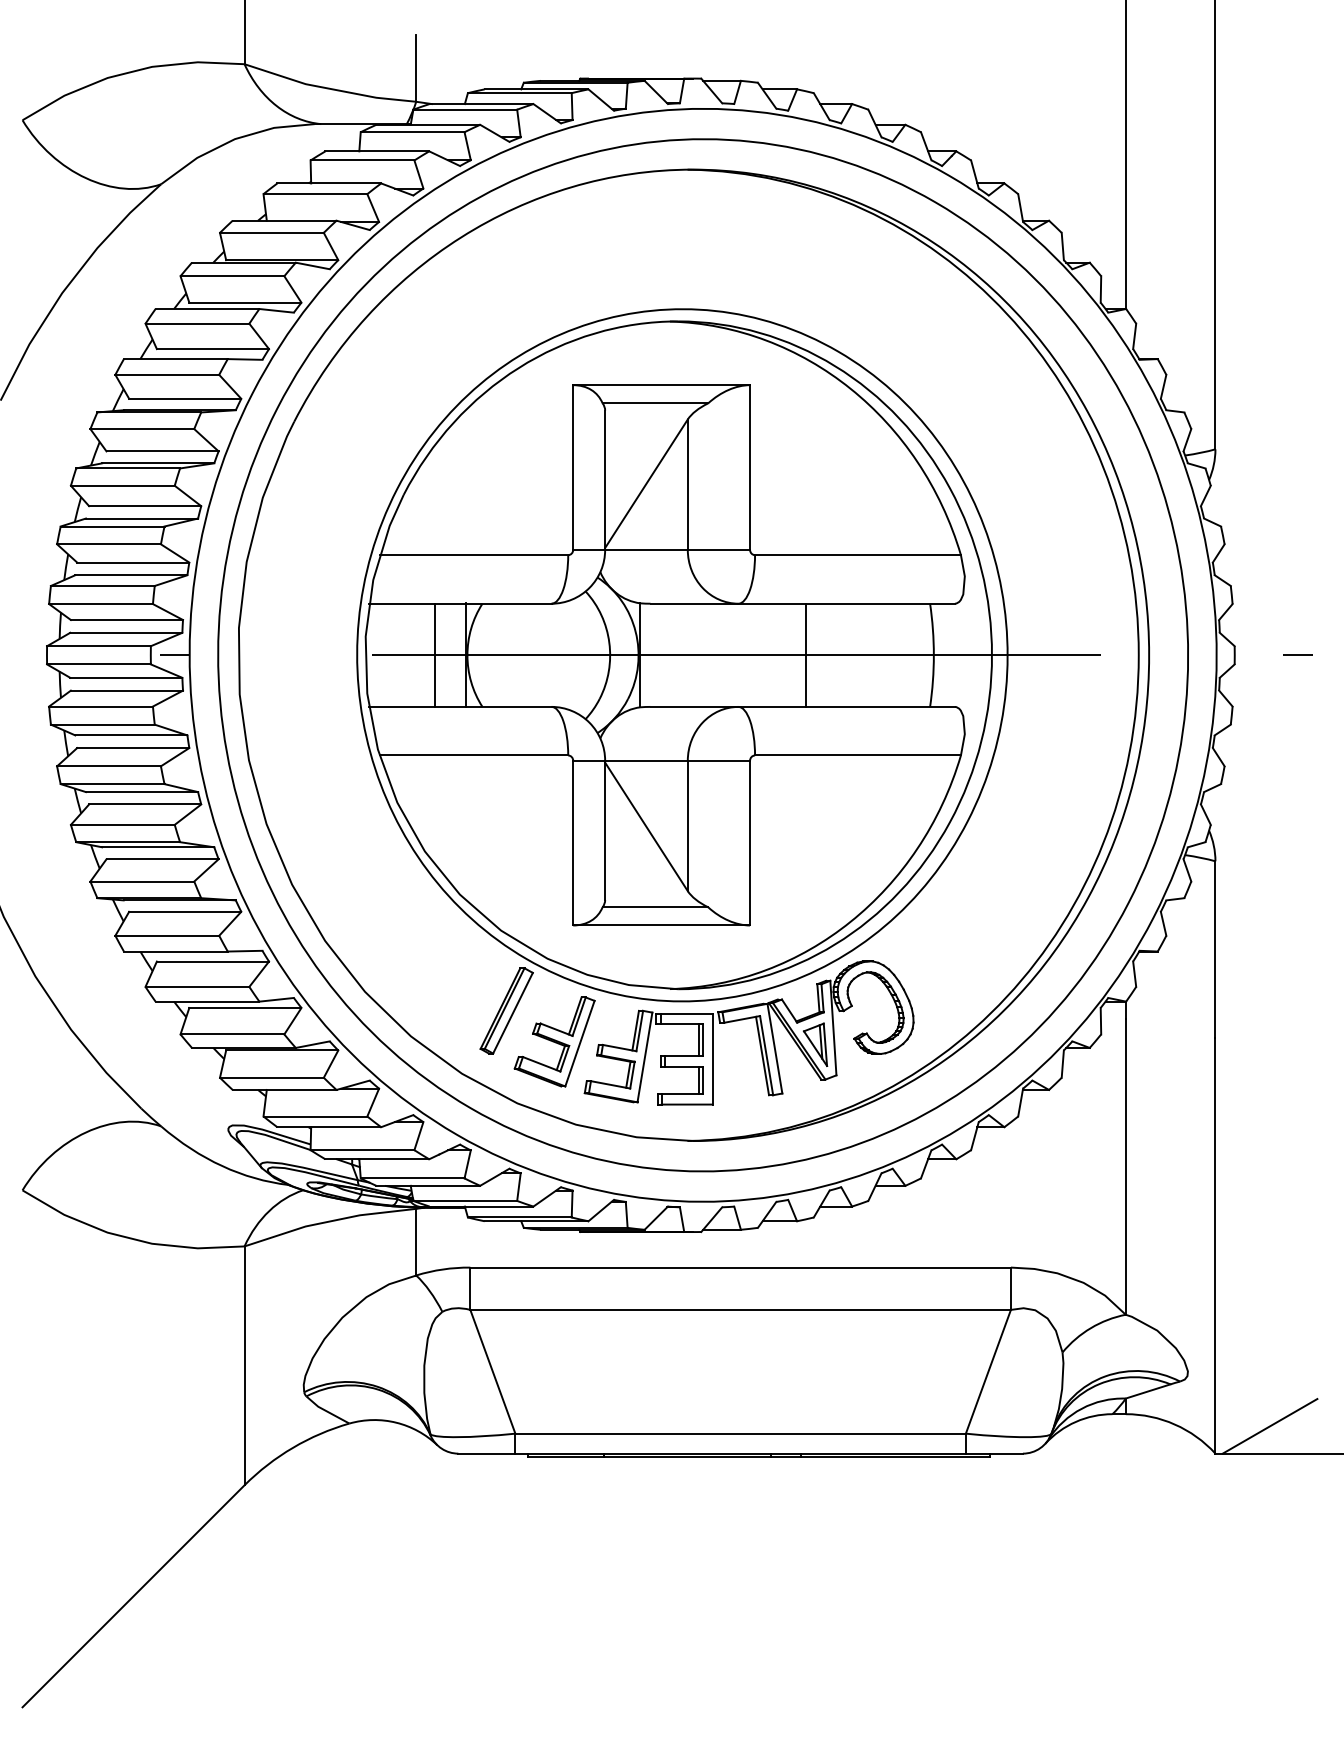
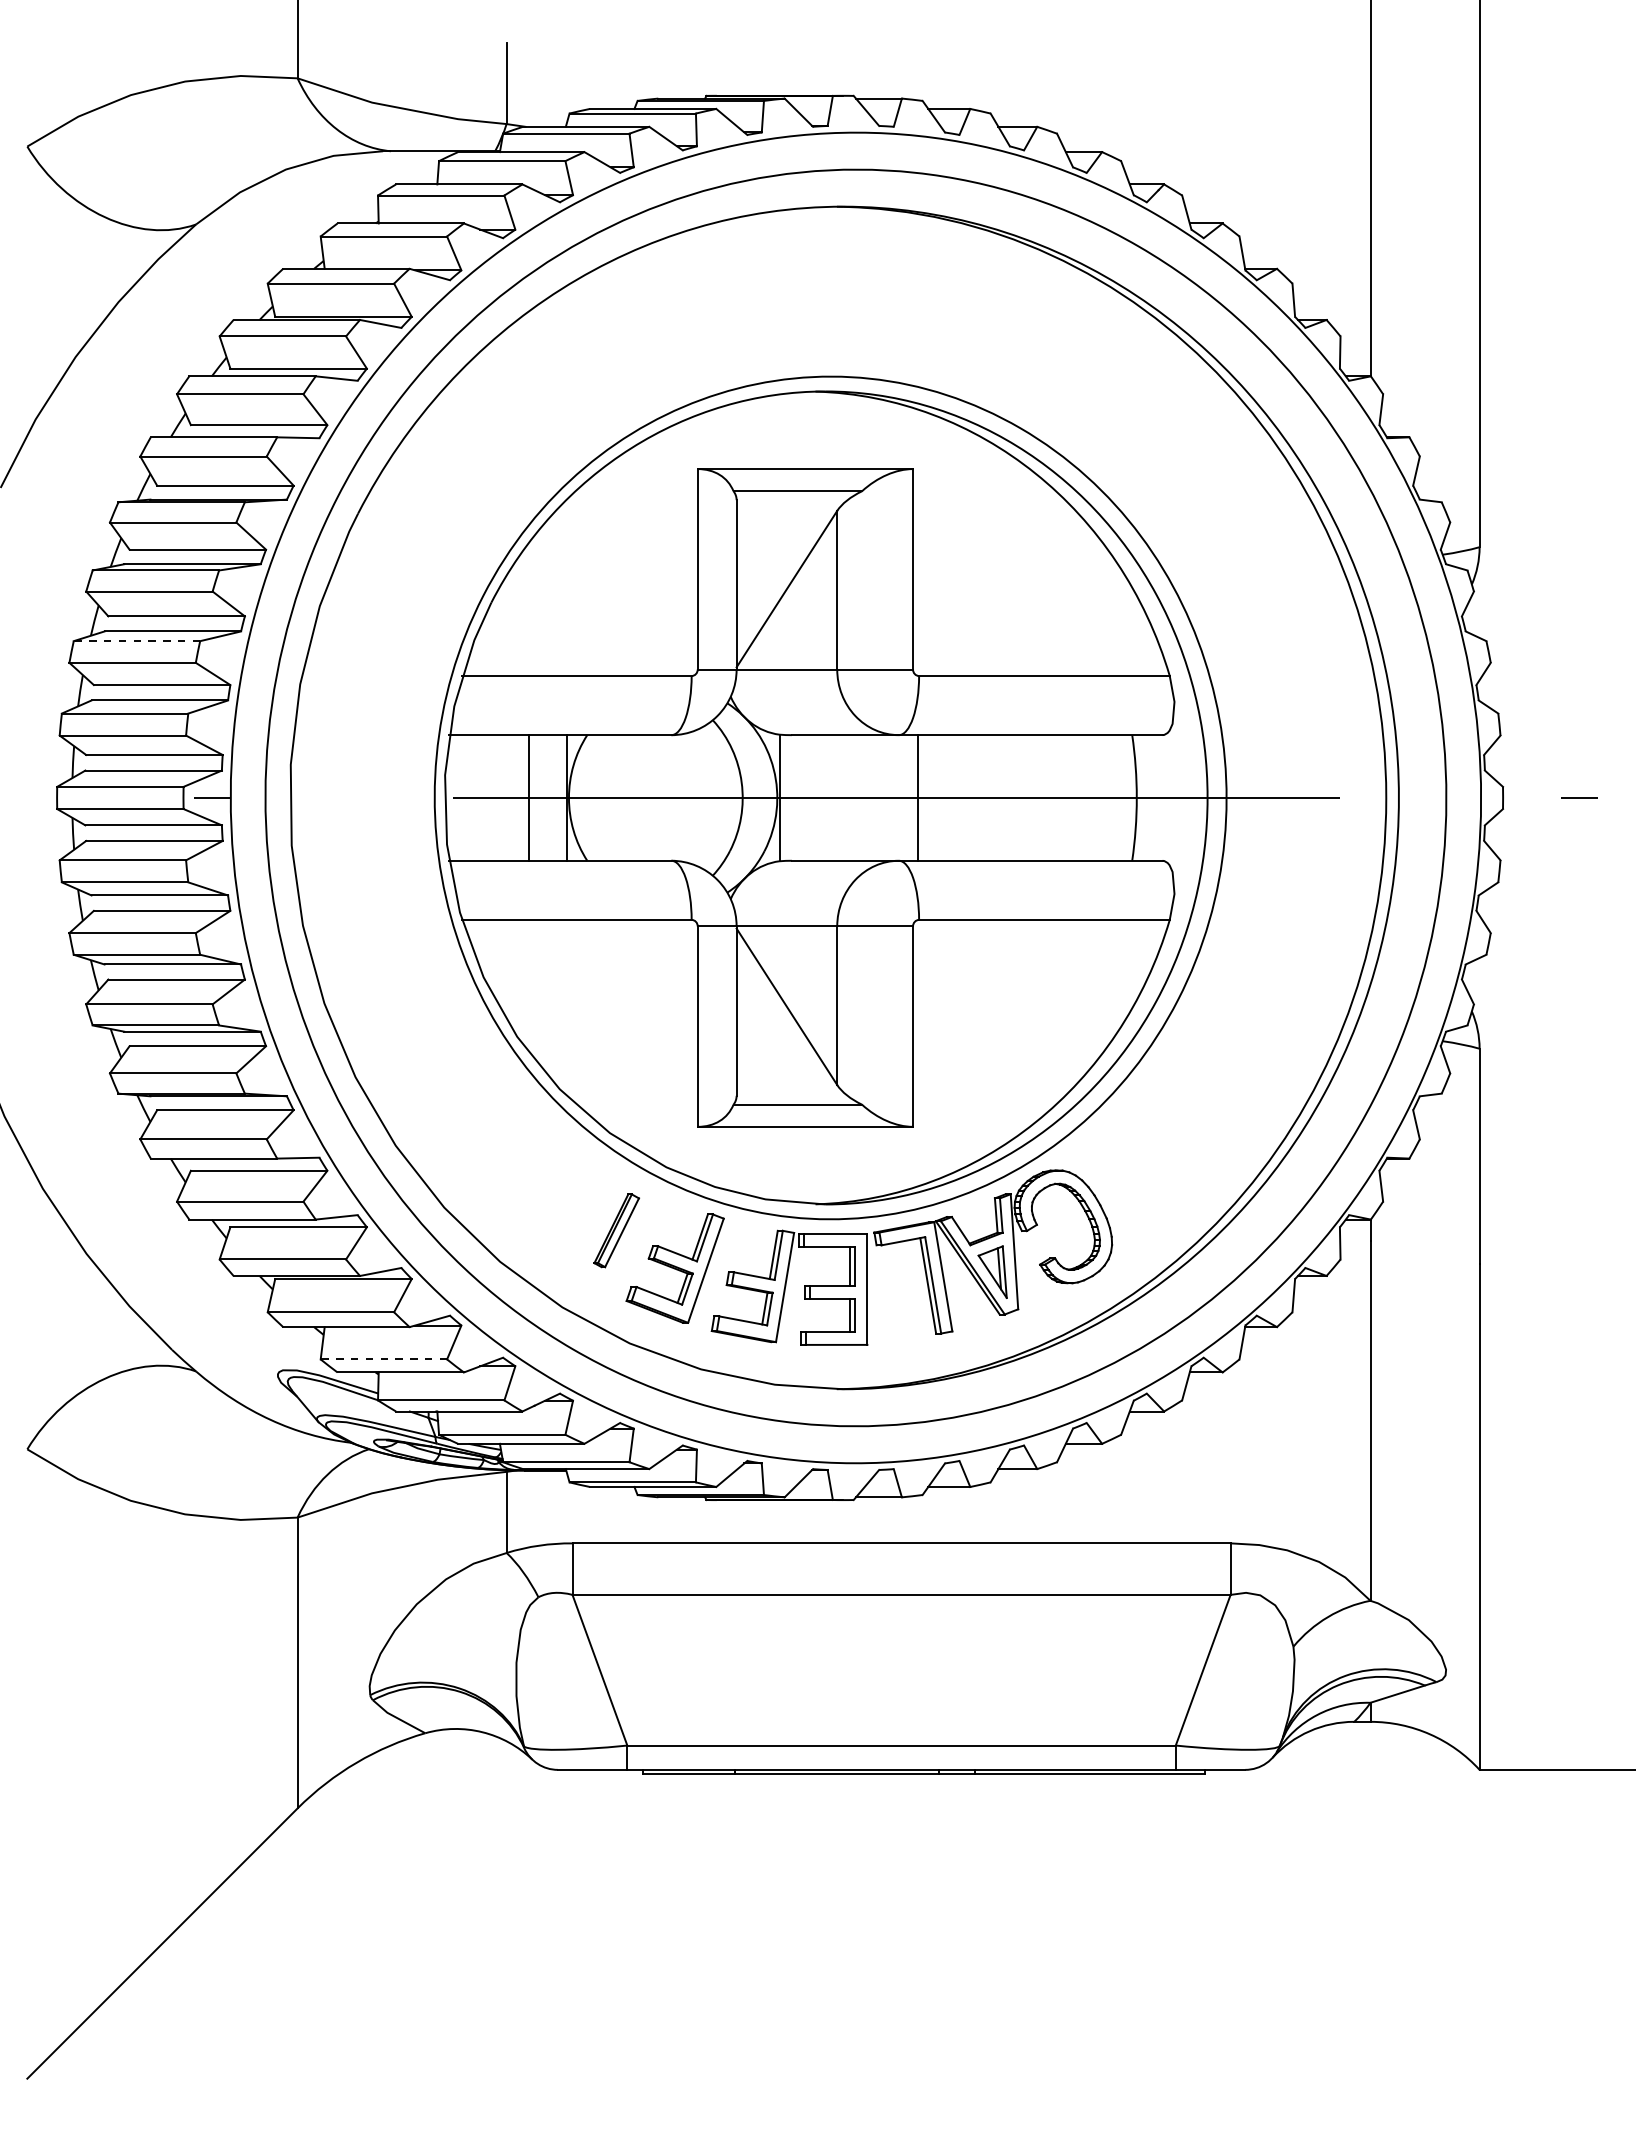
line: (112, 526) -> (136, 641), solid -> dashed
line: (805, 654) -> (917, 797), moved
part: (506, 1010) -> (616, 1230), size x0.7
line: (315, 1116) -> (383, 1359), solid -> dashed
line: (1269, 1426) -> (1545, 1736), removed

